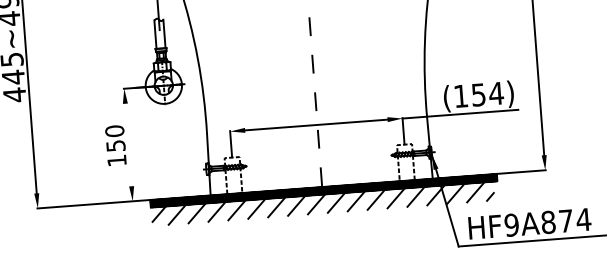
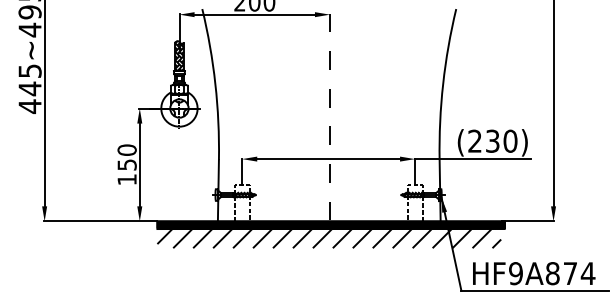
hatch: (158, 33) -> (178, 56), added
text: (478, 94) -> (492, 140), (154) -> (230)
line: (128, 144) -> (139, 164), added

